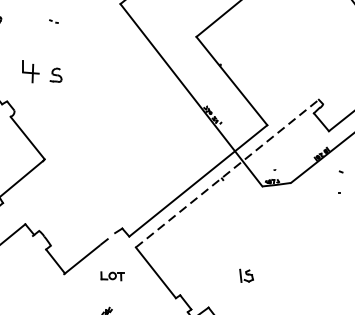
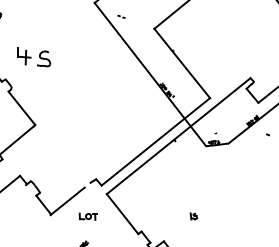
part: (53, 21) -> (121, 16), moved
part: (56, 74) -> (44, 58), size x1.43
line: (228, 172) -> (179, 135), dashed -> solid
part: (246, 275) -> (193, 216), size x0.62

